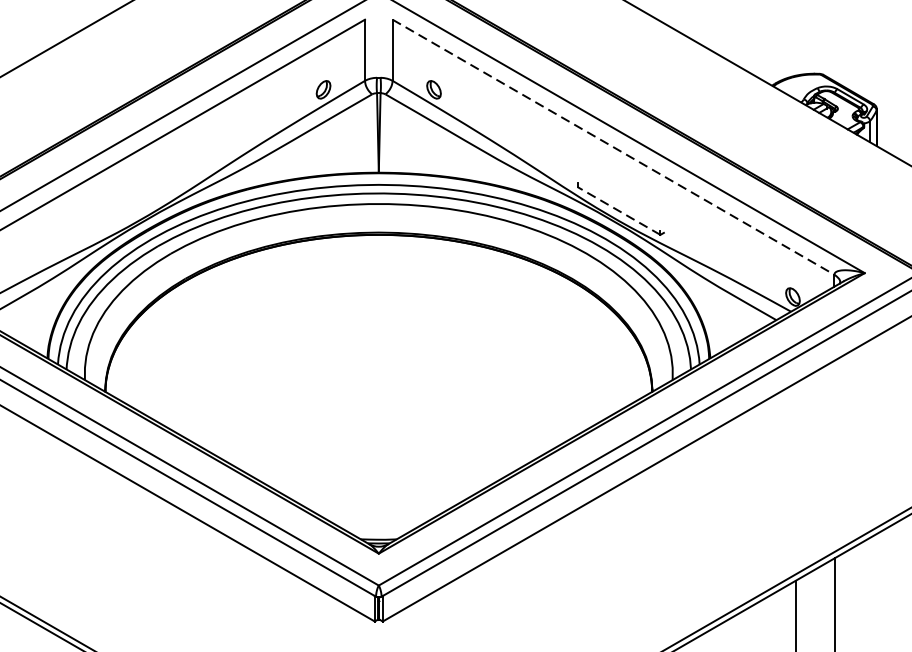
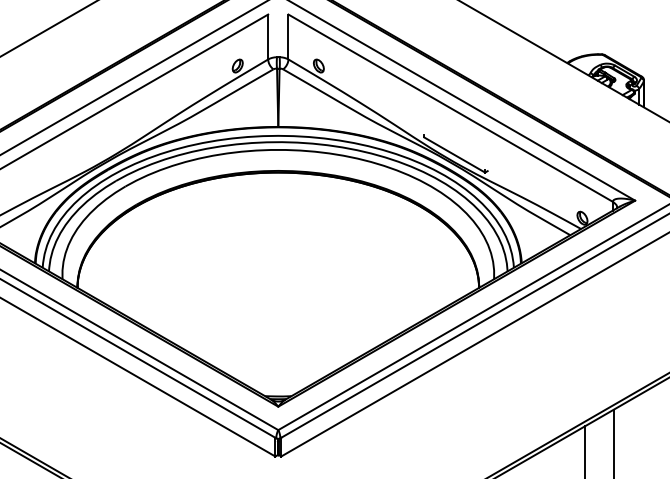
line: (614, 147) -> (451, 108), dashed -> solid
line: (618, 210) -> (454, 154), dashed -> solid

